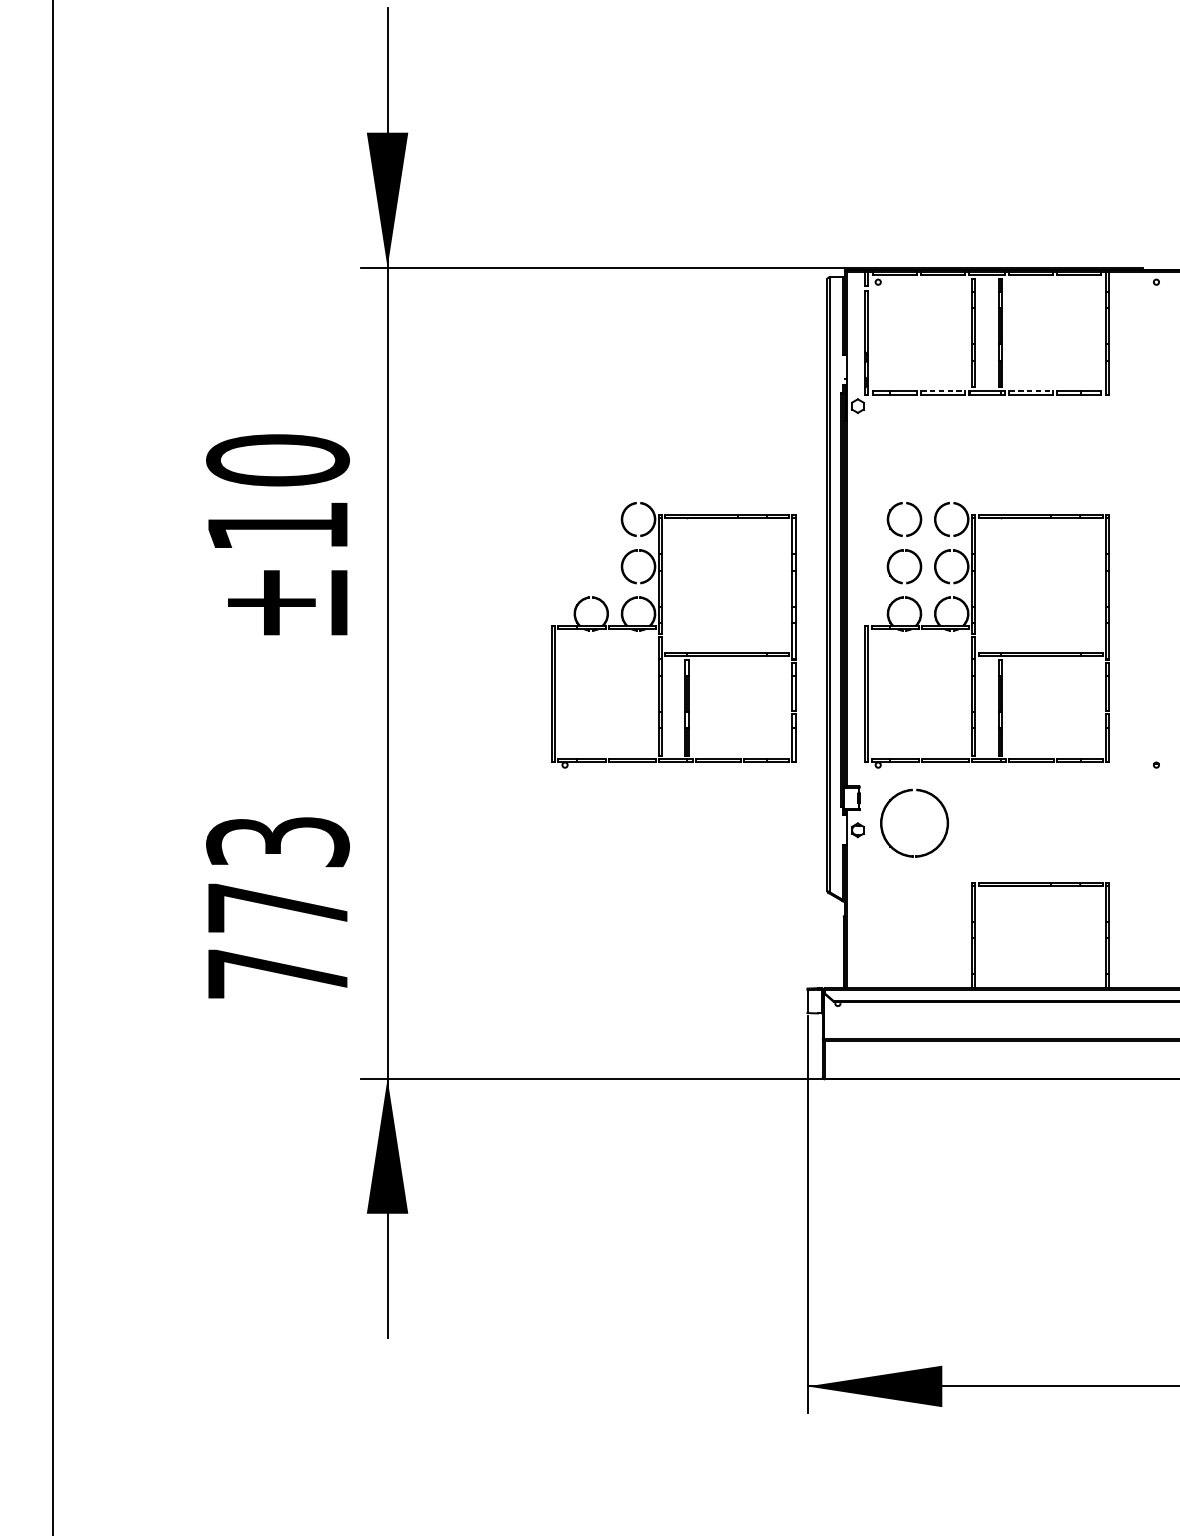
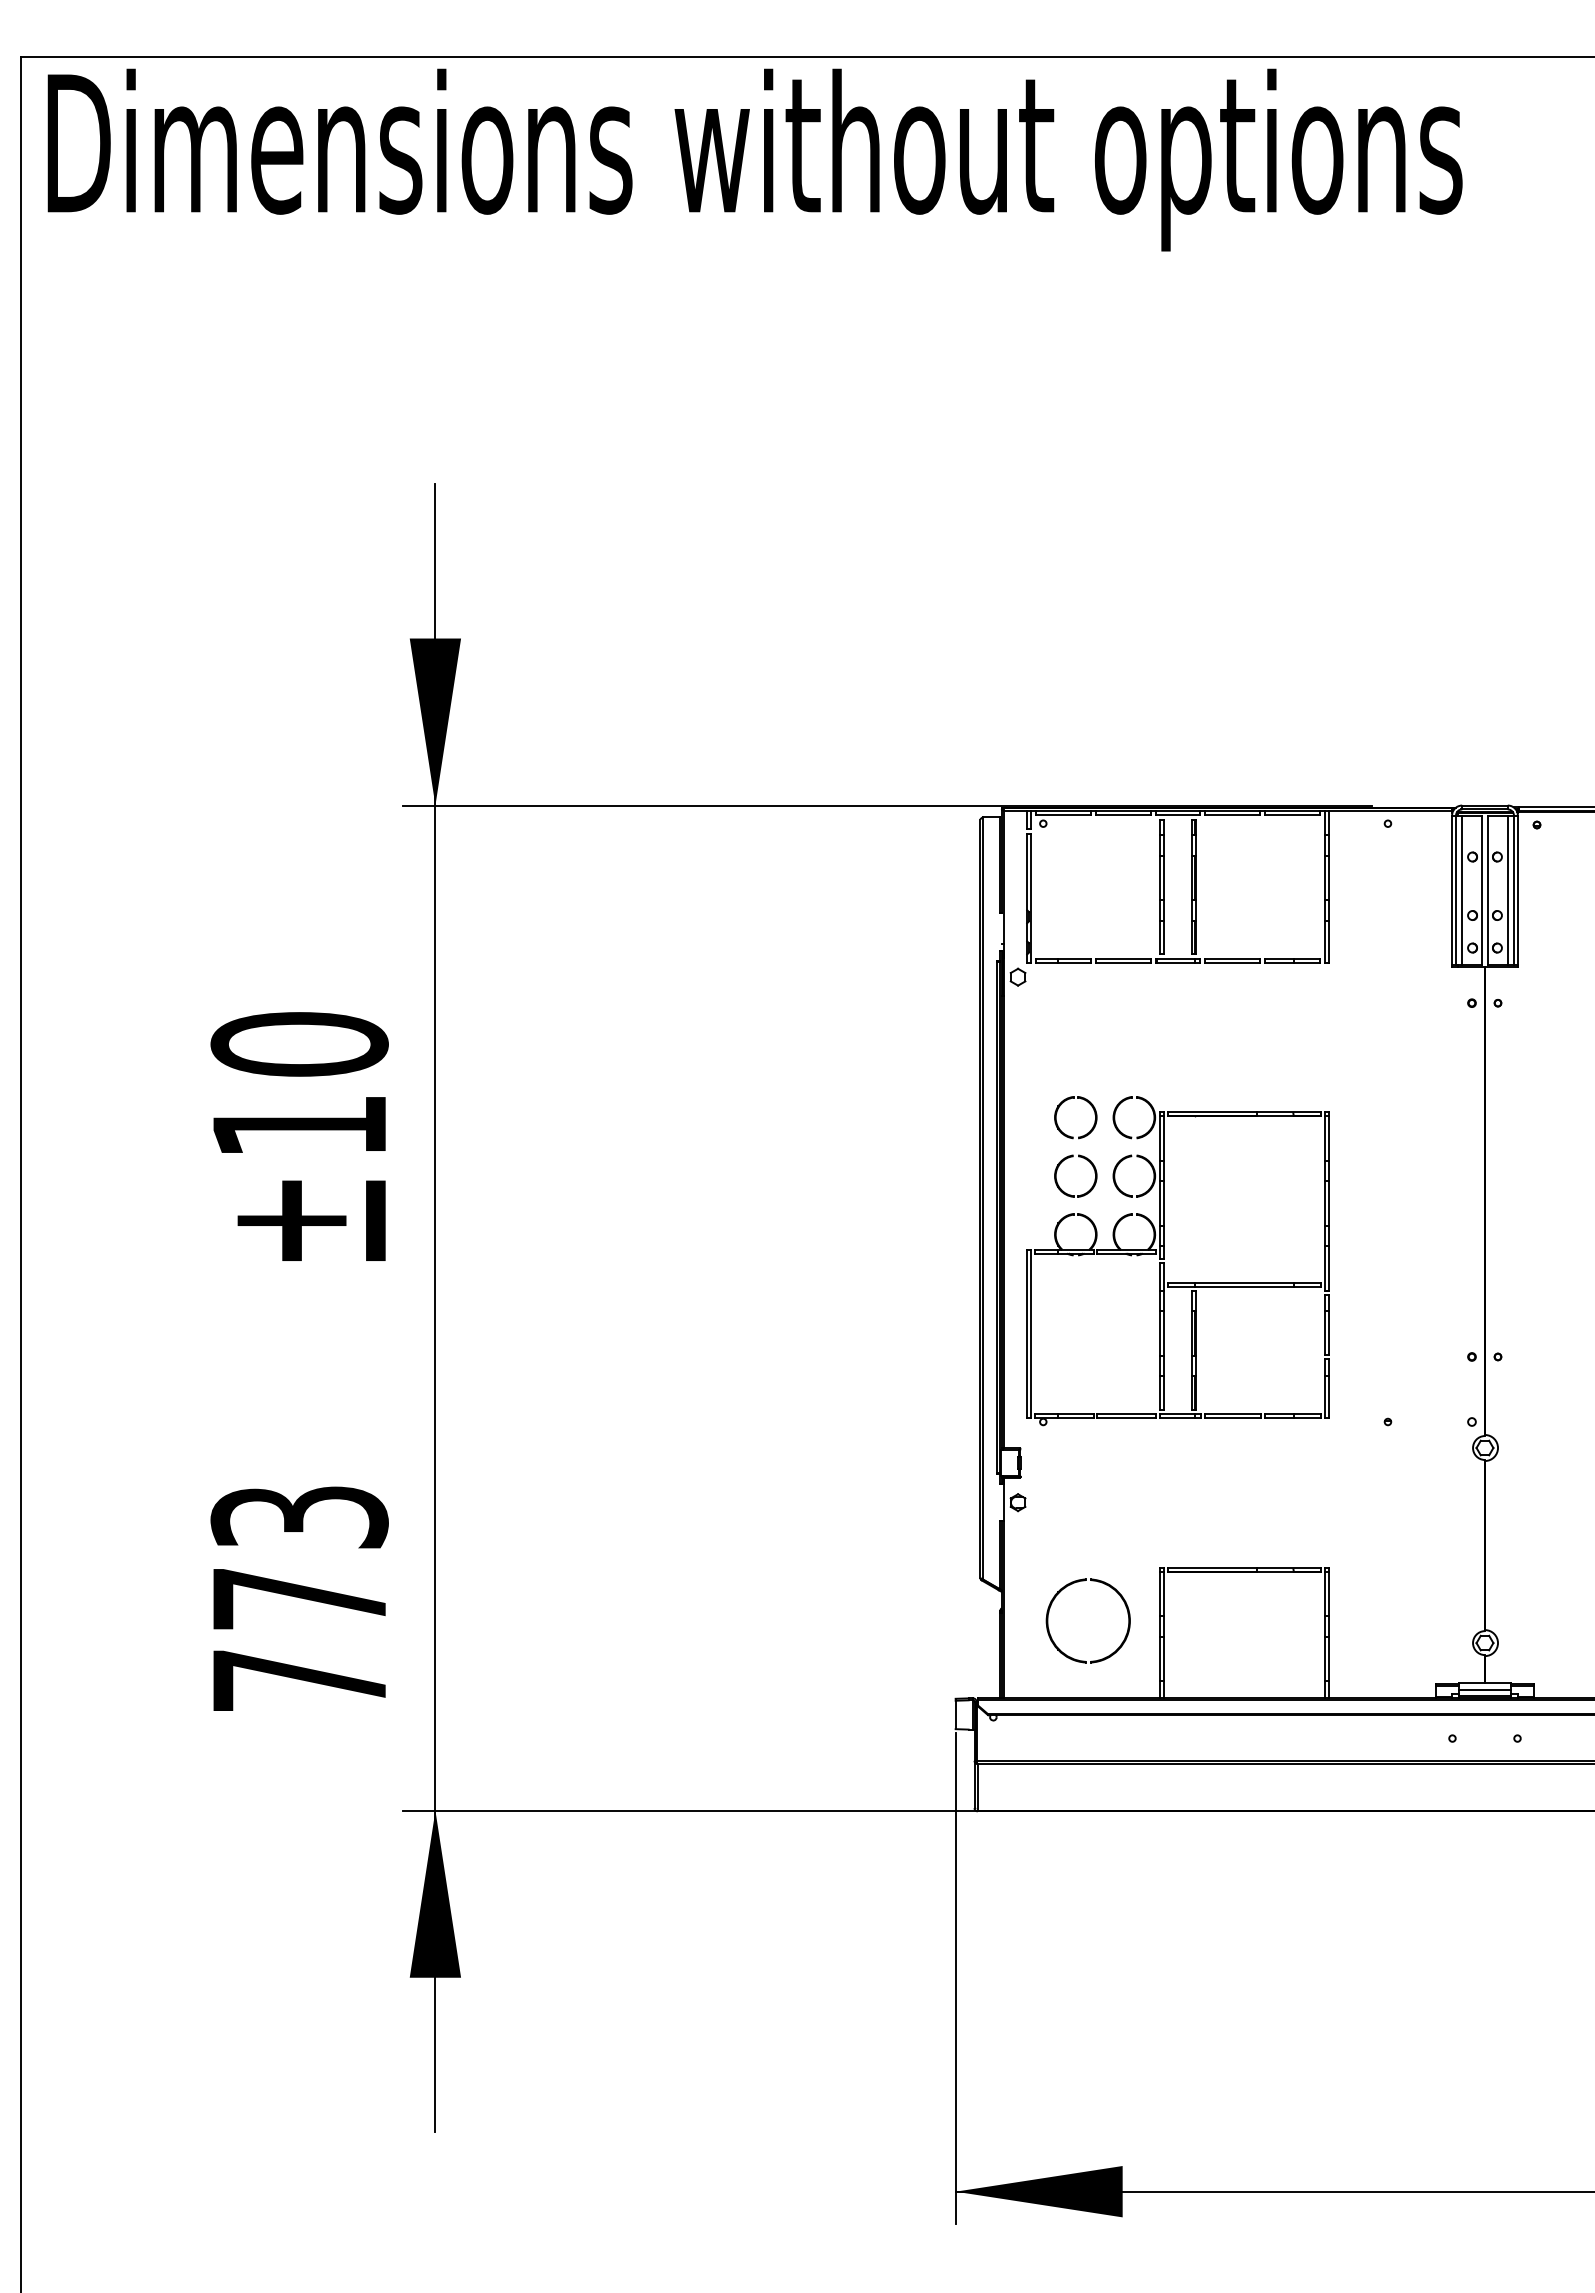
line: (942, 391) -> (1123, 958), dashed -> solid
line: (1031, 391) -> (1233, 958), dashed -> solid
part: (662, 636) -> (776, 1262), removed
part: (887, 806) -> (1054, 1600), moved

